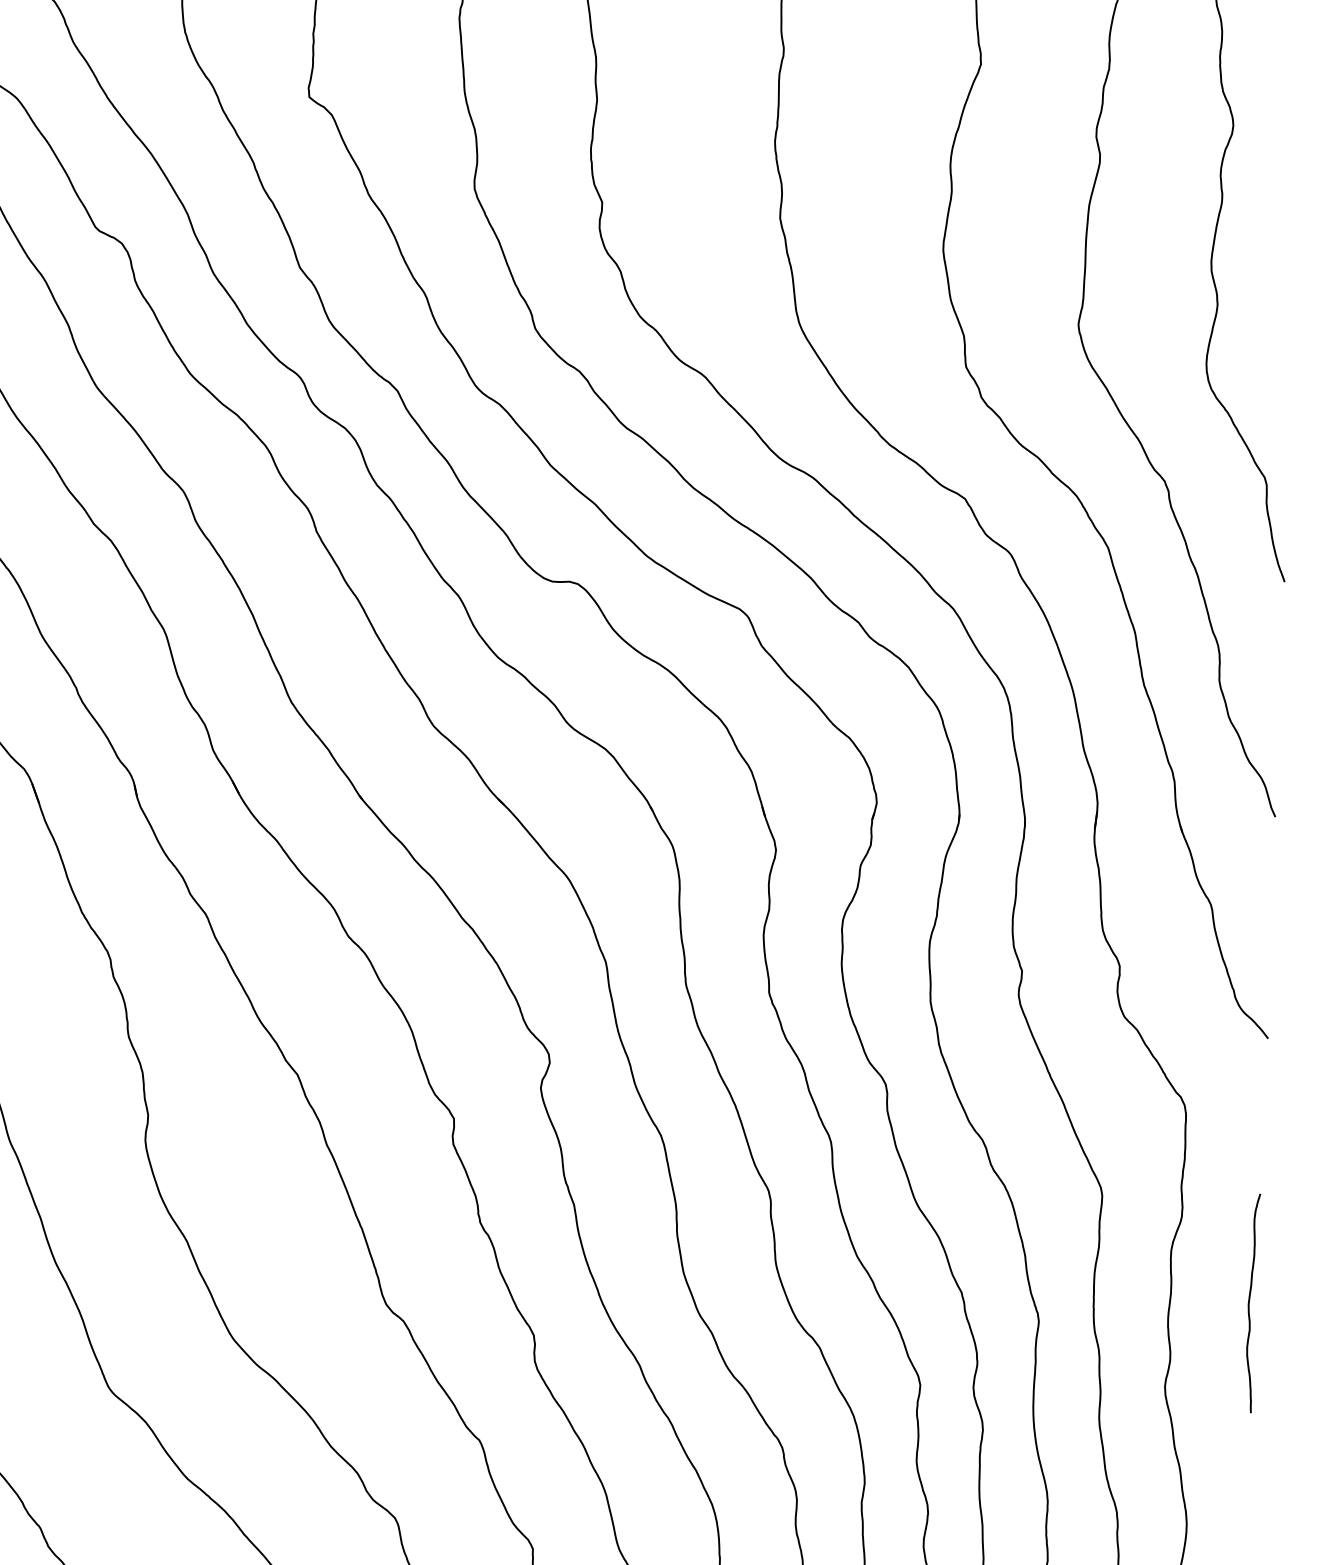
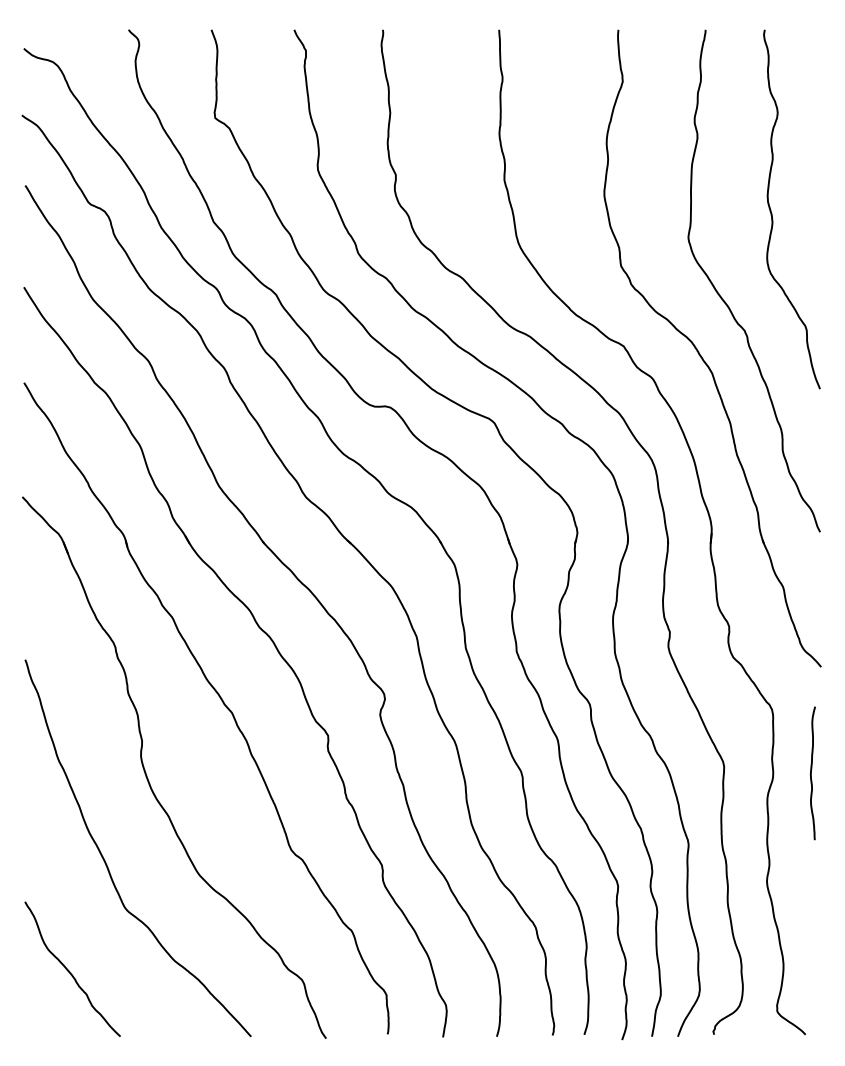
curve: (1249, 1303) -> (811, 773), moved

